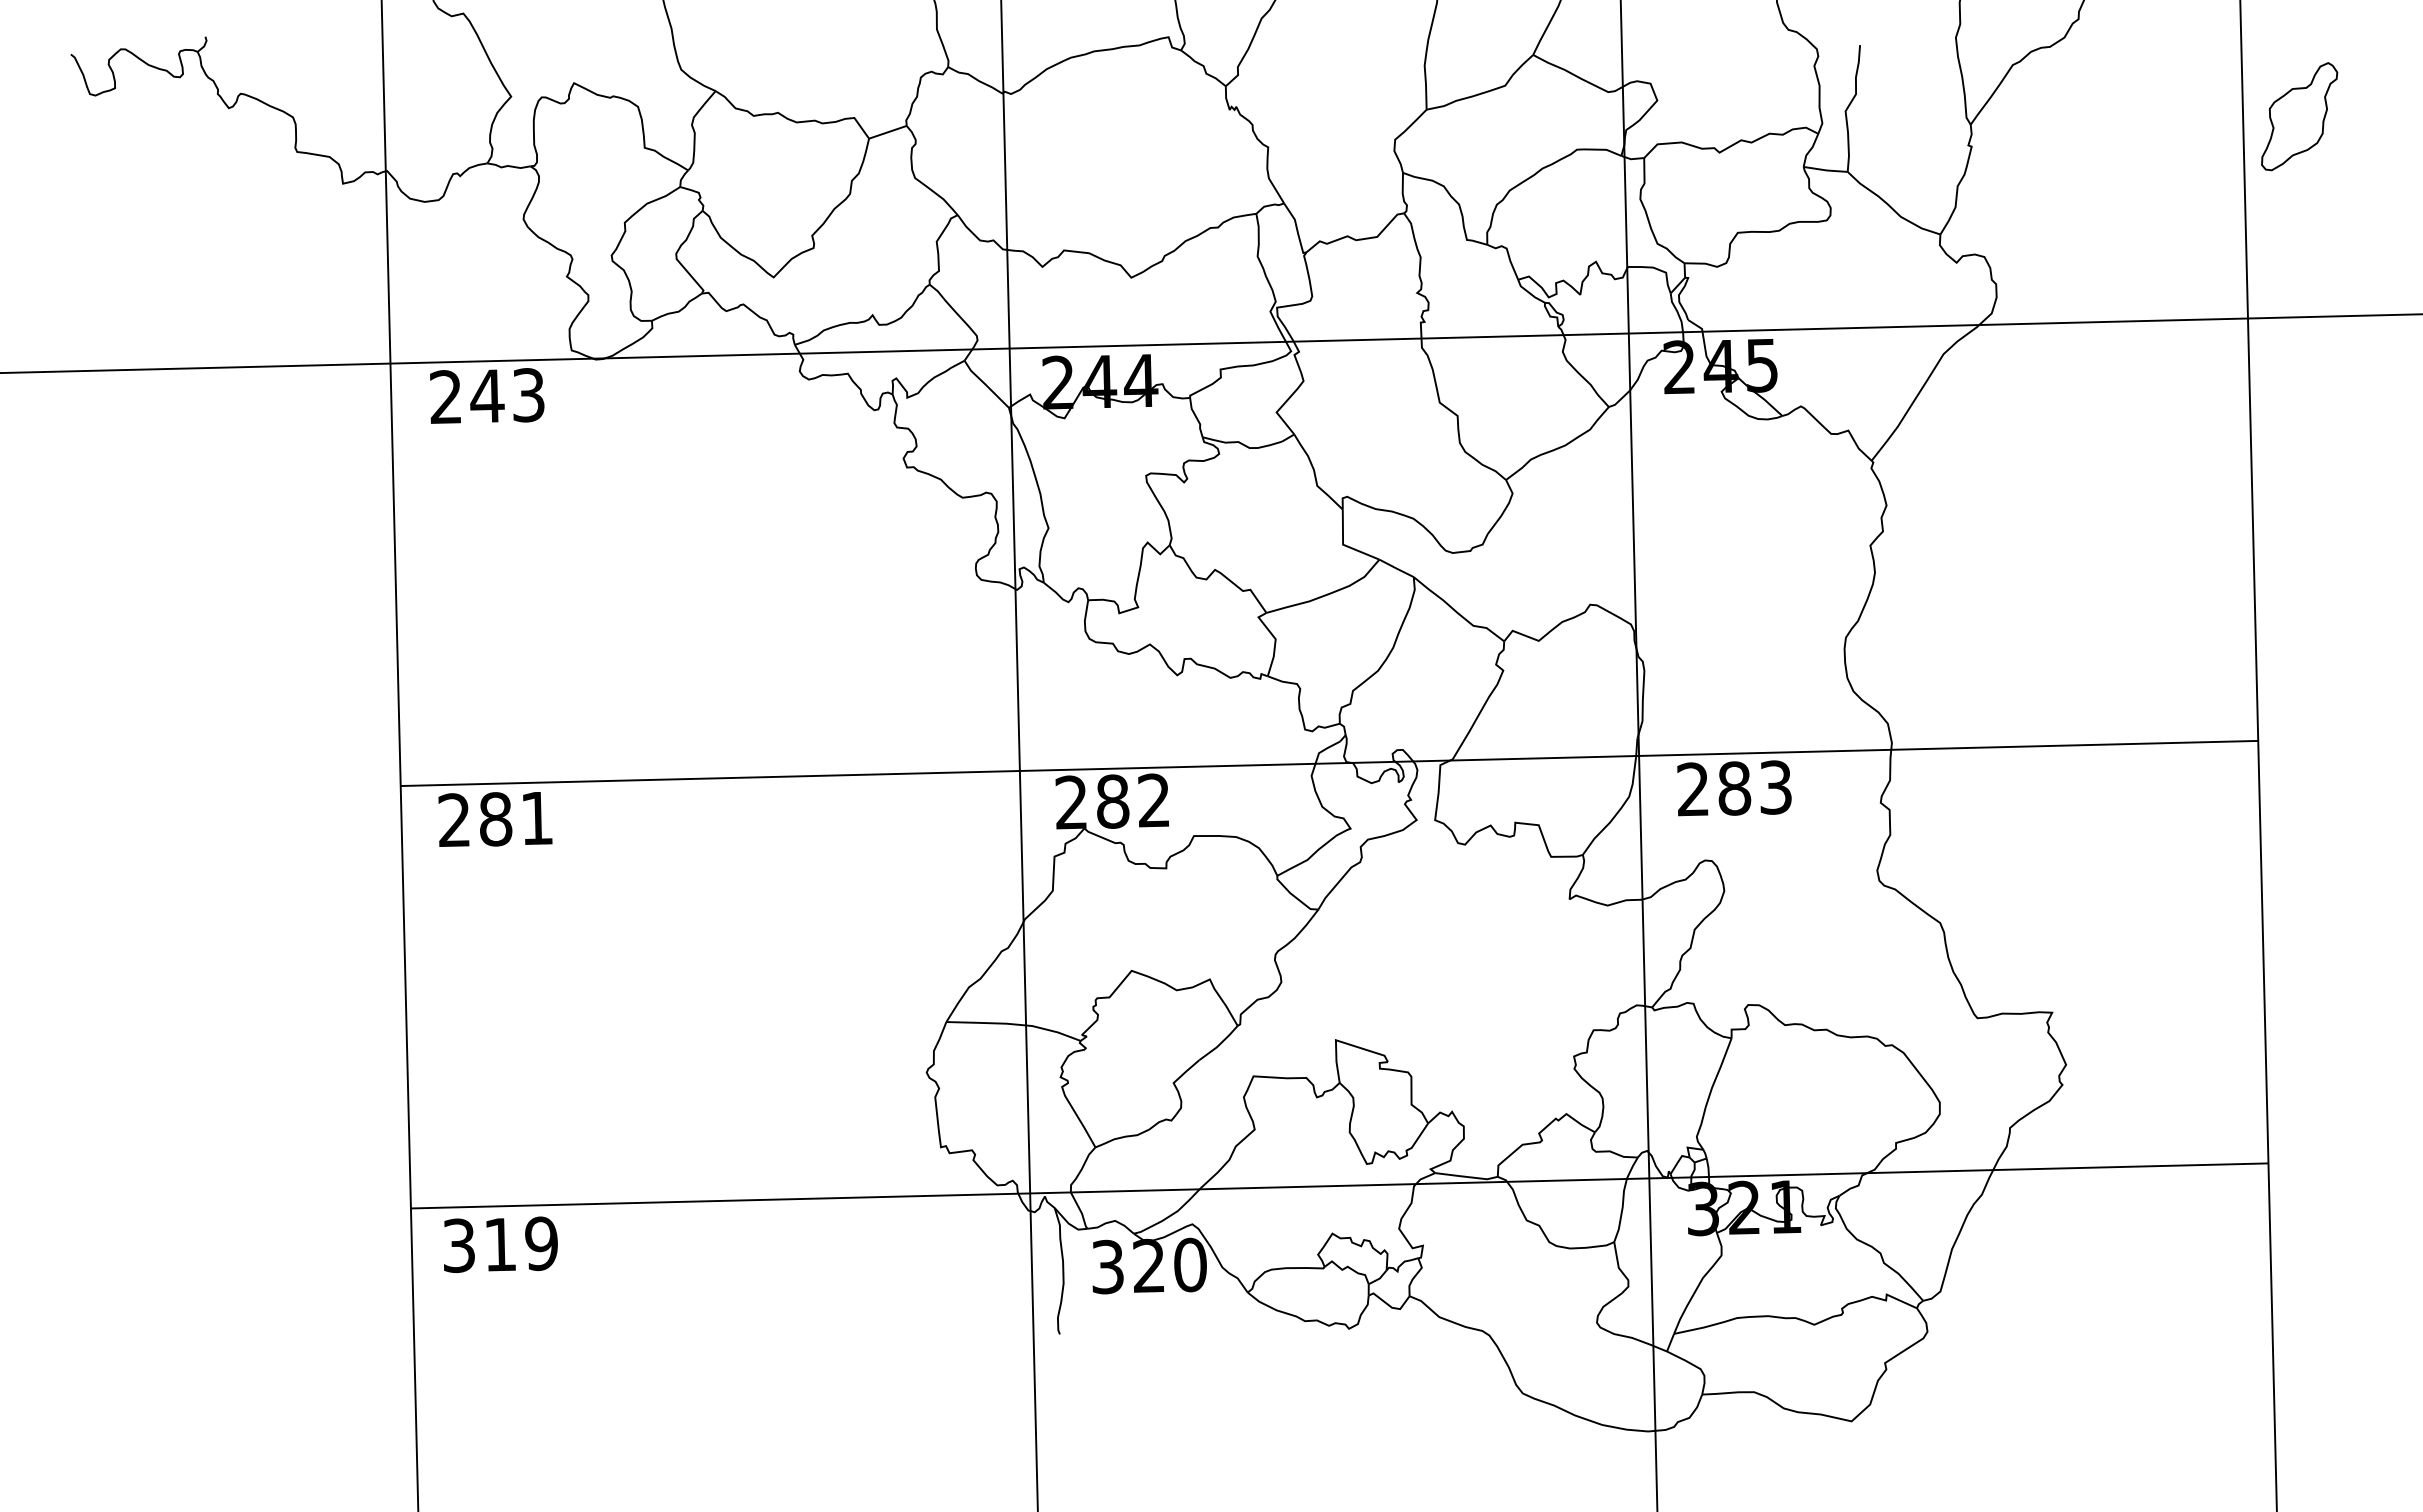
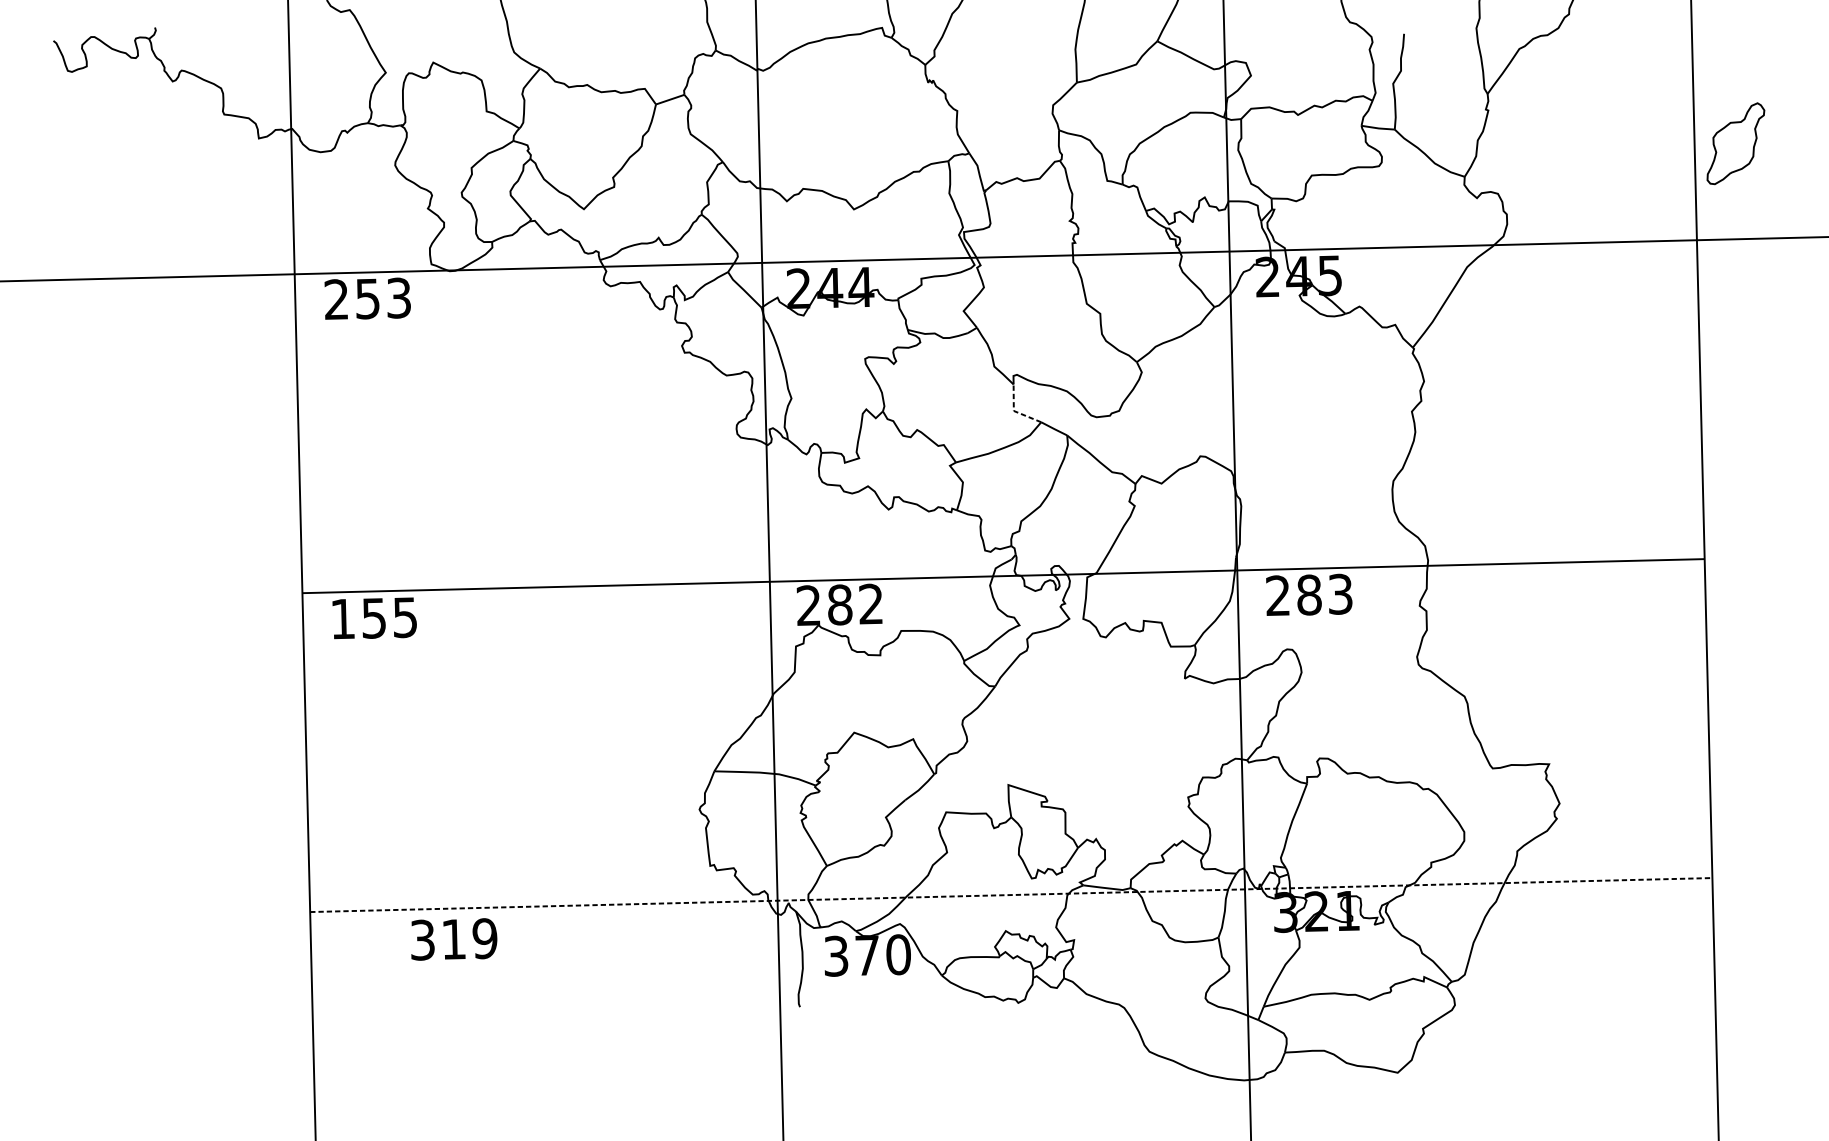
part: (2299, 116) -> (1735, 143), moved
text: (487, 396) -> (367, 299), 243 -> 253
line: (1343, 545) -> (1014, 411), solid -> dashed
text: (495, 818) -> (373, 617), 281 -> 155
line: (1340, 1185) -> (1011, 894), solid -> dashed
text: (500, 1244) -> (454, 939), moved
text: (1148, 1265) -> (866, 955), 320 -> 370

